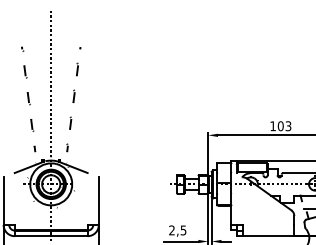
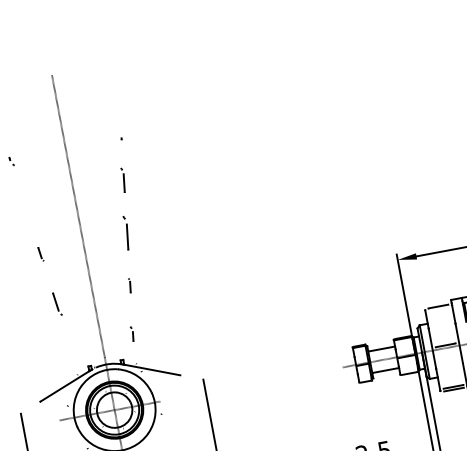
part: (25, 71) -> (24, 203), removed
part: (73, 95) -> (125, 231), size x1.4
part: (28, 98) -> (40, 253), size x0.6
part: (70, 122) -> (129, 284), size x0.6
part: (34, 148) -> (69, 347), removed

